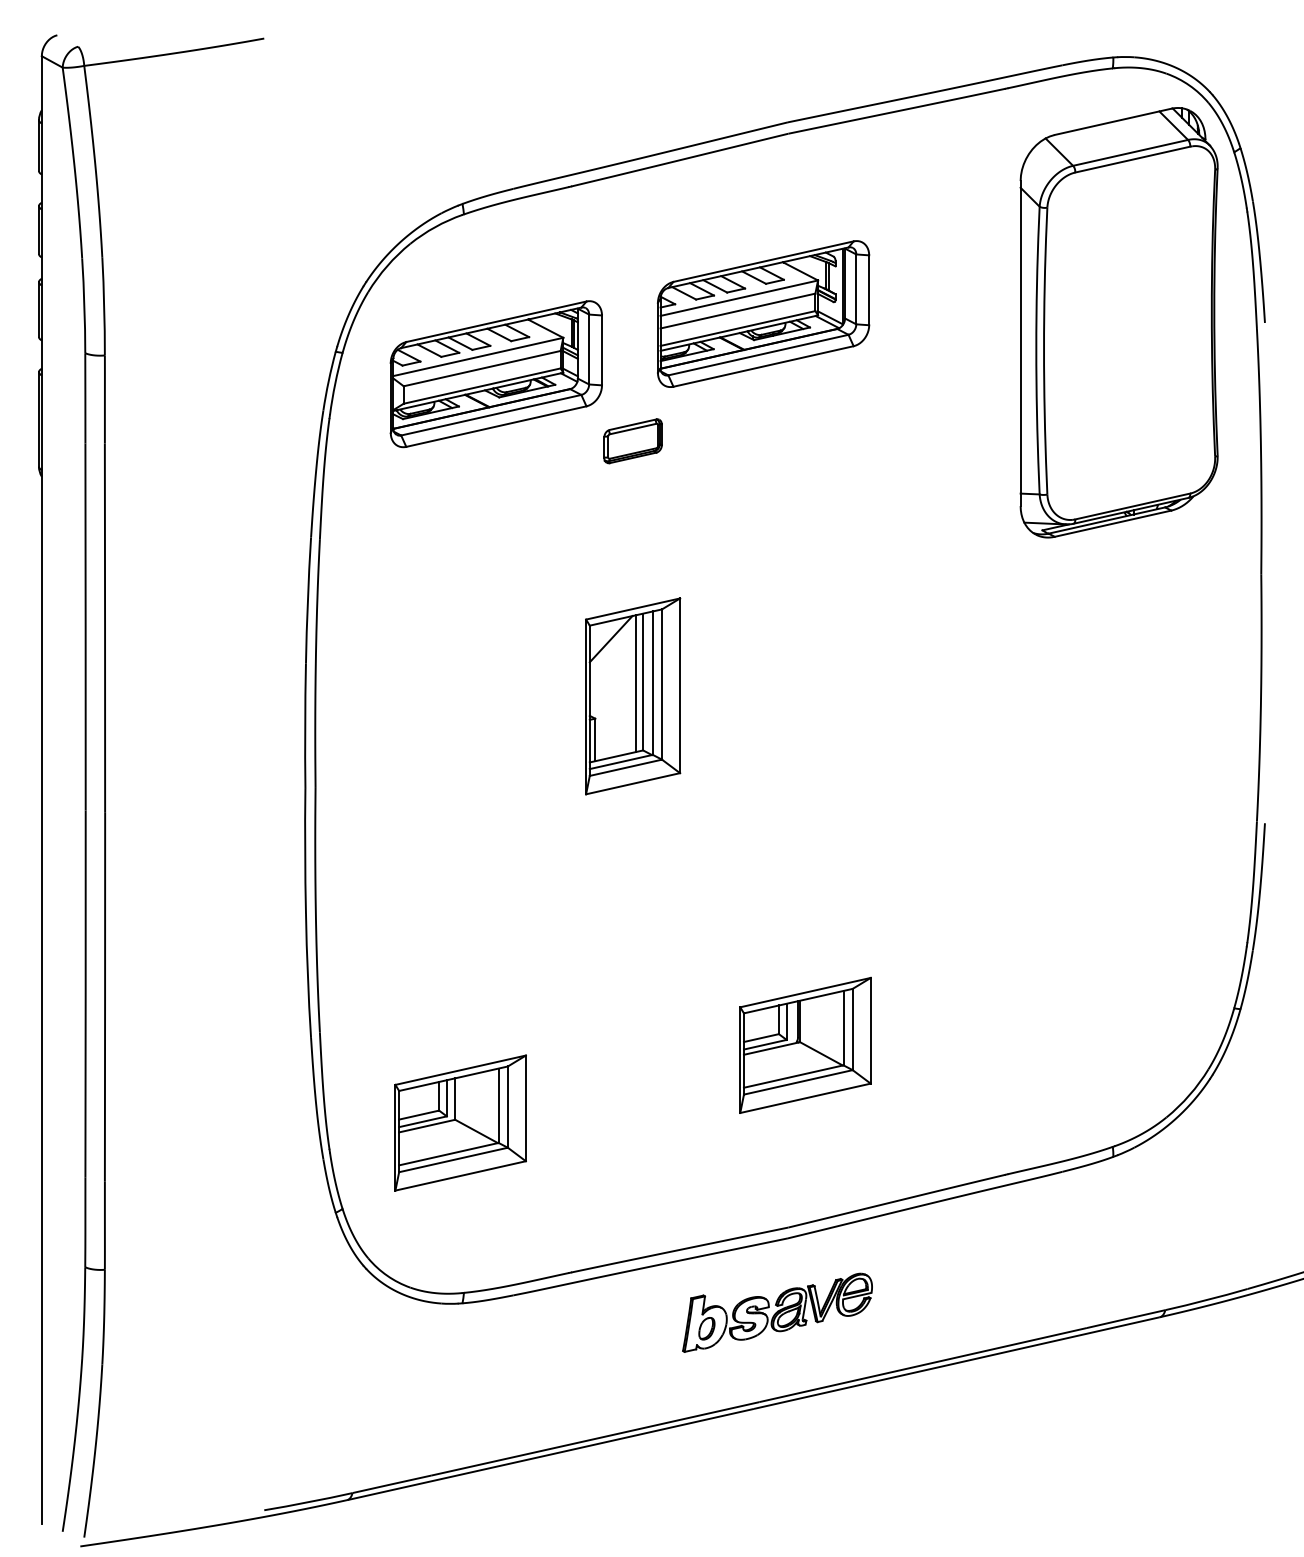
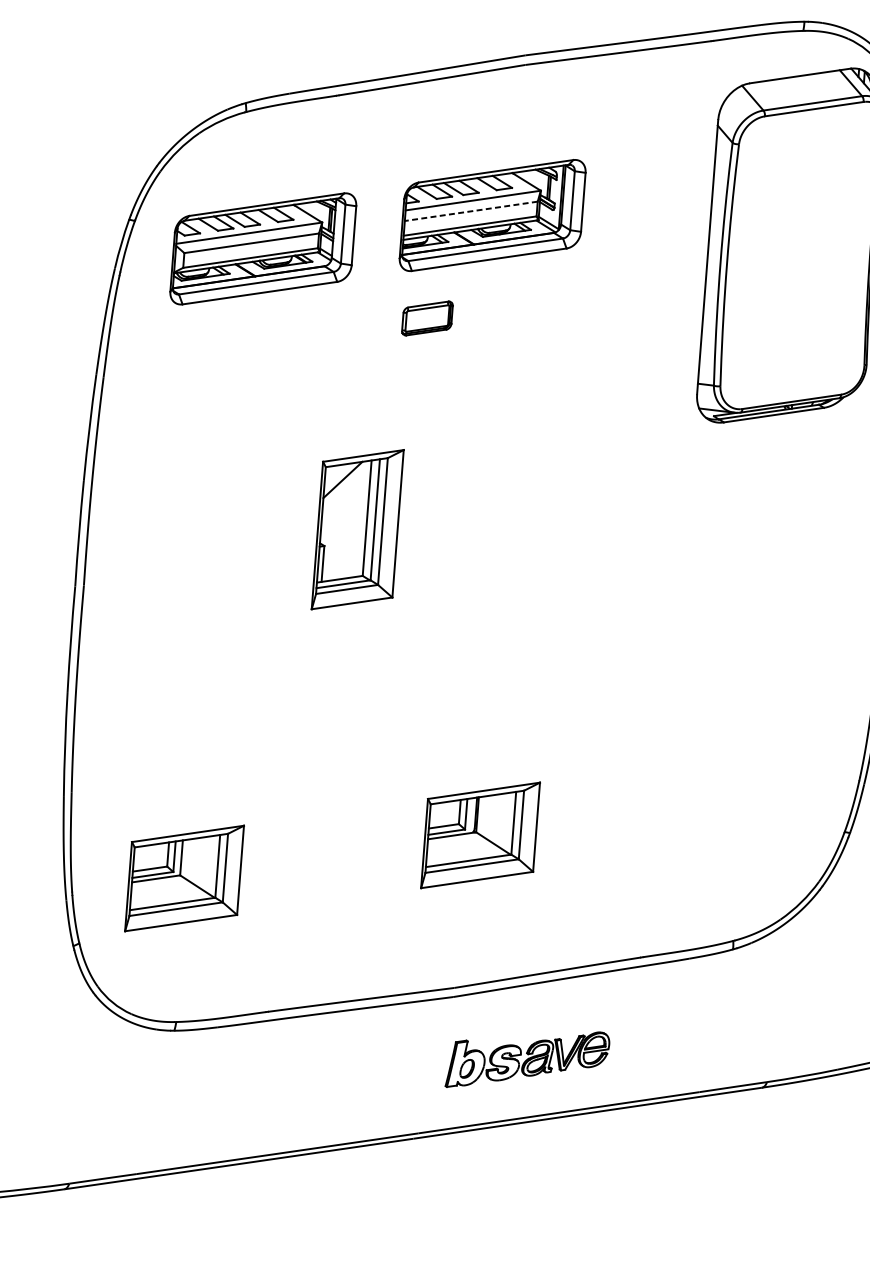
line: (737, 311) -> (470, 211), solid -> dashed
part: (632, 441) -> (426, 318), moved
line: (636, 683) -> (361, 519), removed
part: (777, 1312) -> (527, 1059), moved

